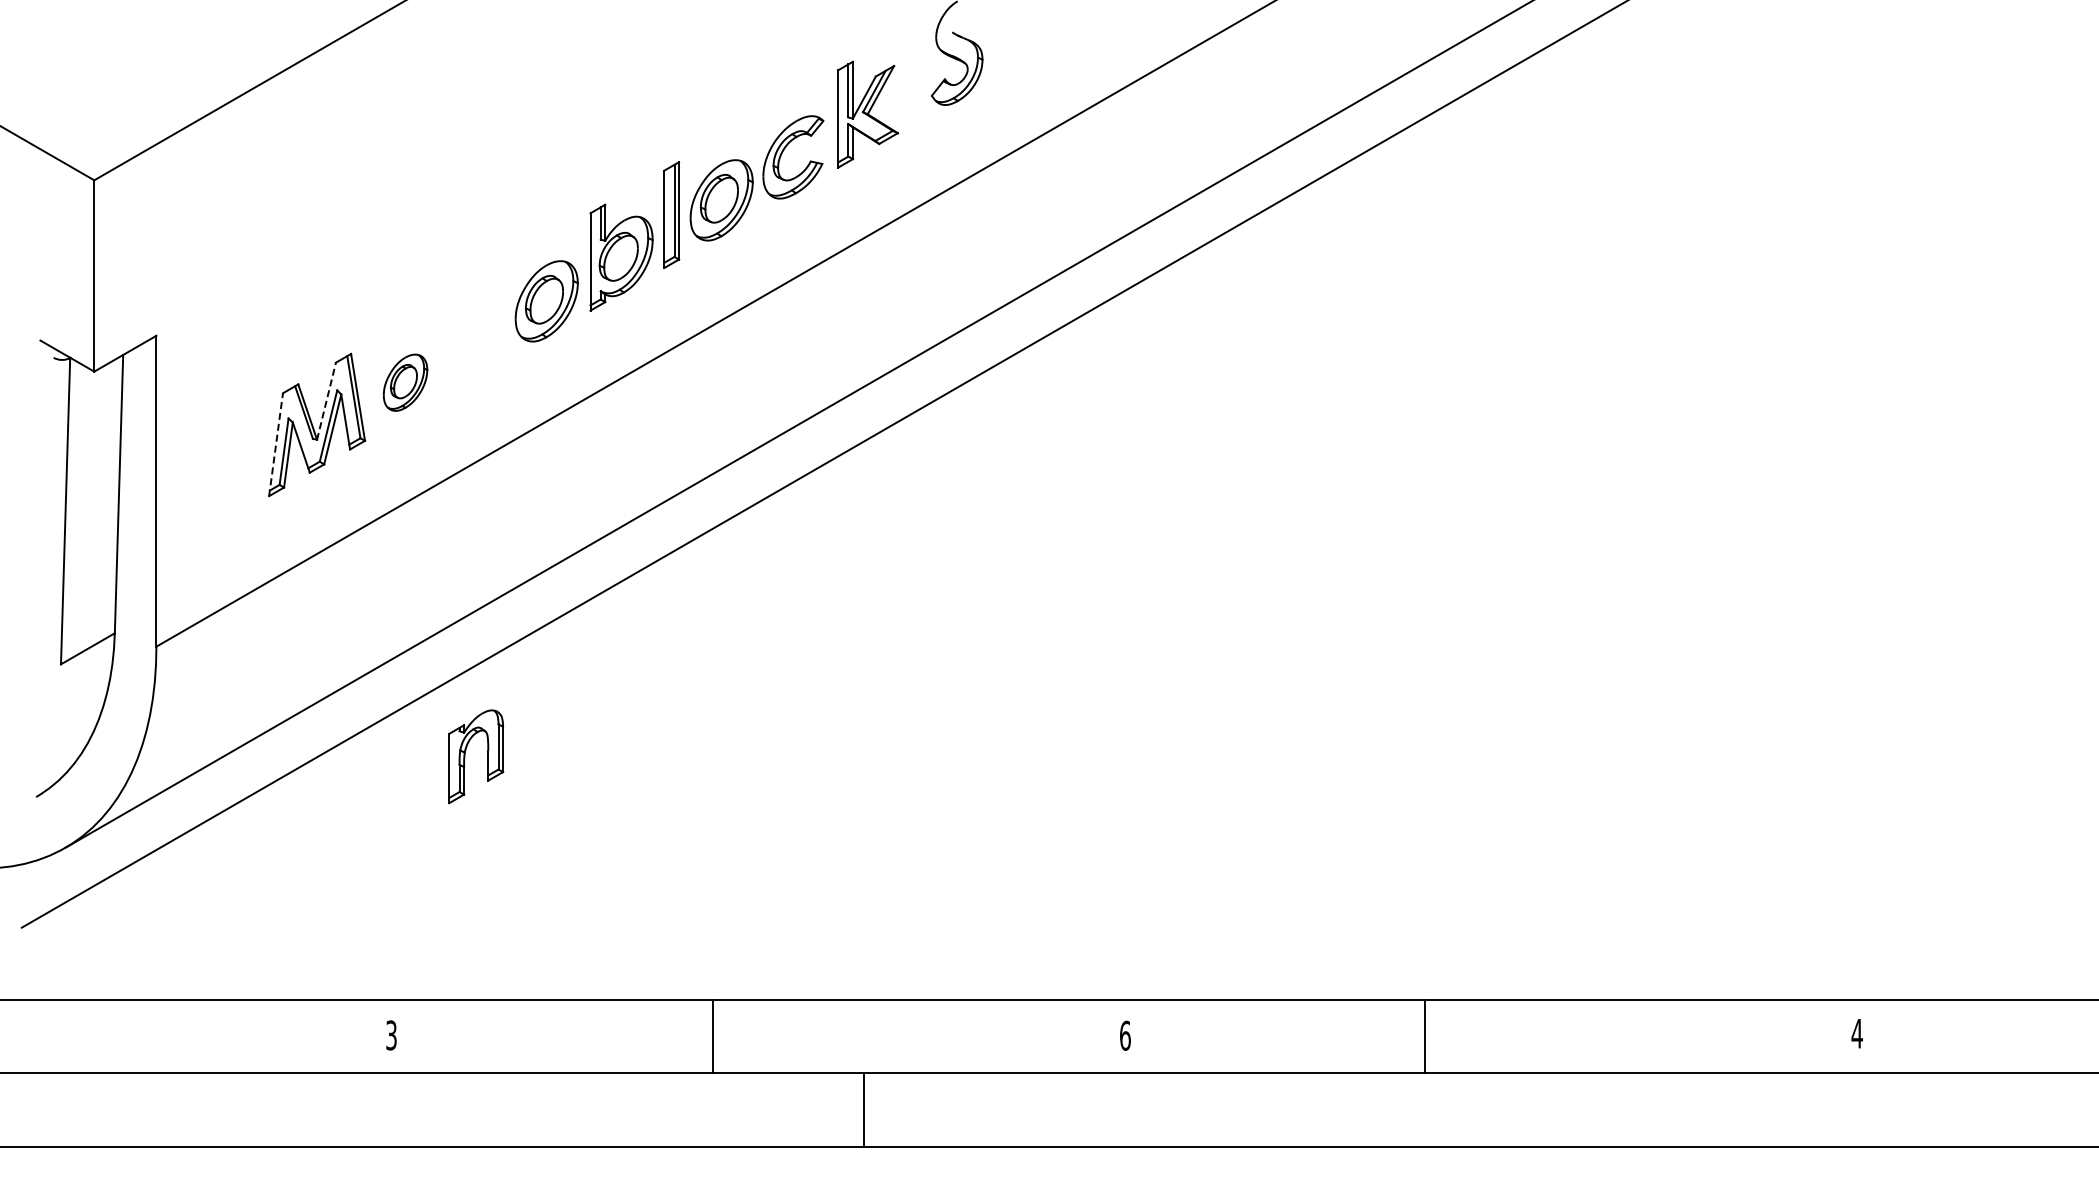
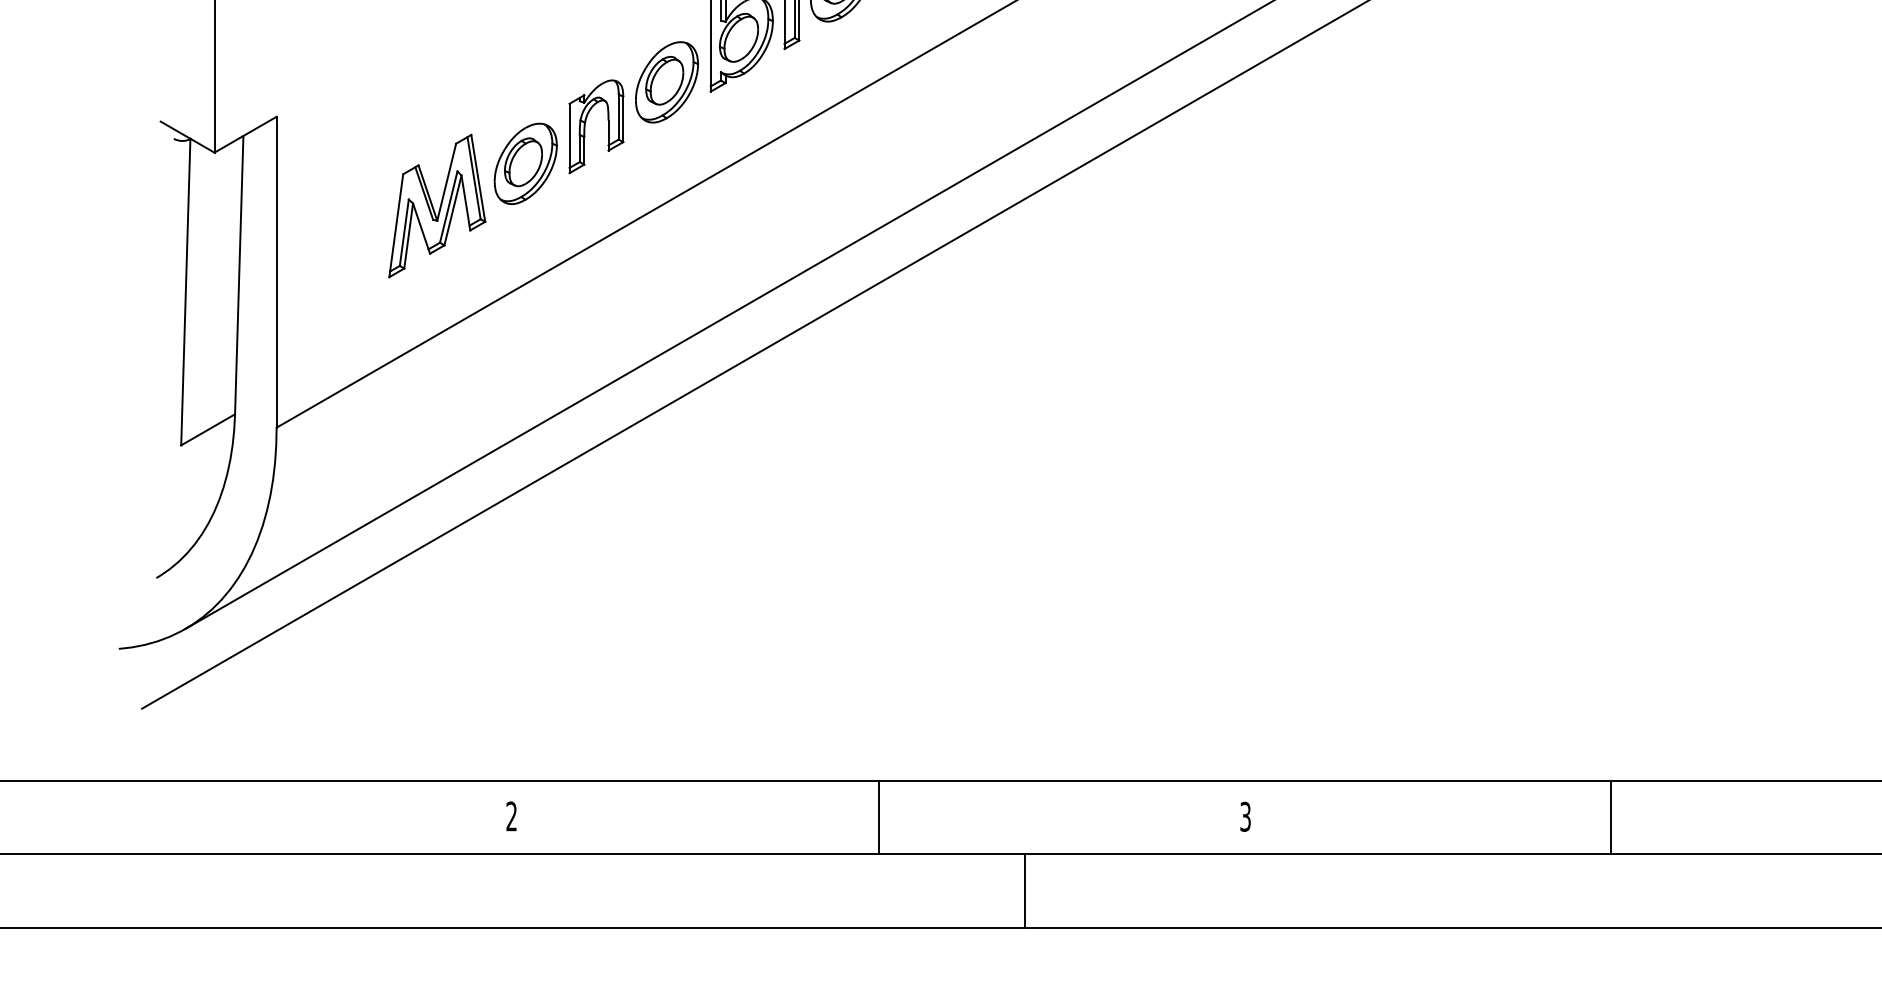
part: (405, 382) -> (525, 163), size x1.43
line: (326, 401) -> (446, 182), dashed -> solid
line: (276, 444) -> (396, 225), dashed -> solid
part: (465, 756) -> (585, 126), moved
text: (391, 1035) -> (511, 816), 3 -> 2
text: (1125, 1035) -> (1245, 816), 6 -> 3
line: (712, 1036) -> (878, 817), moved
line: (1424, 1036) -> (1610, 817), moved
line: (864, 1109) -> (1025, 890), moved

